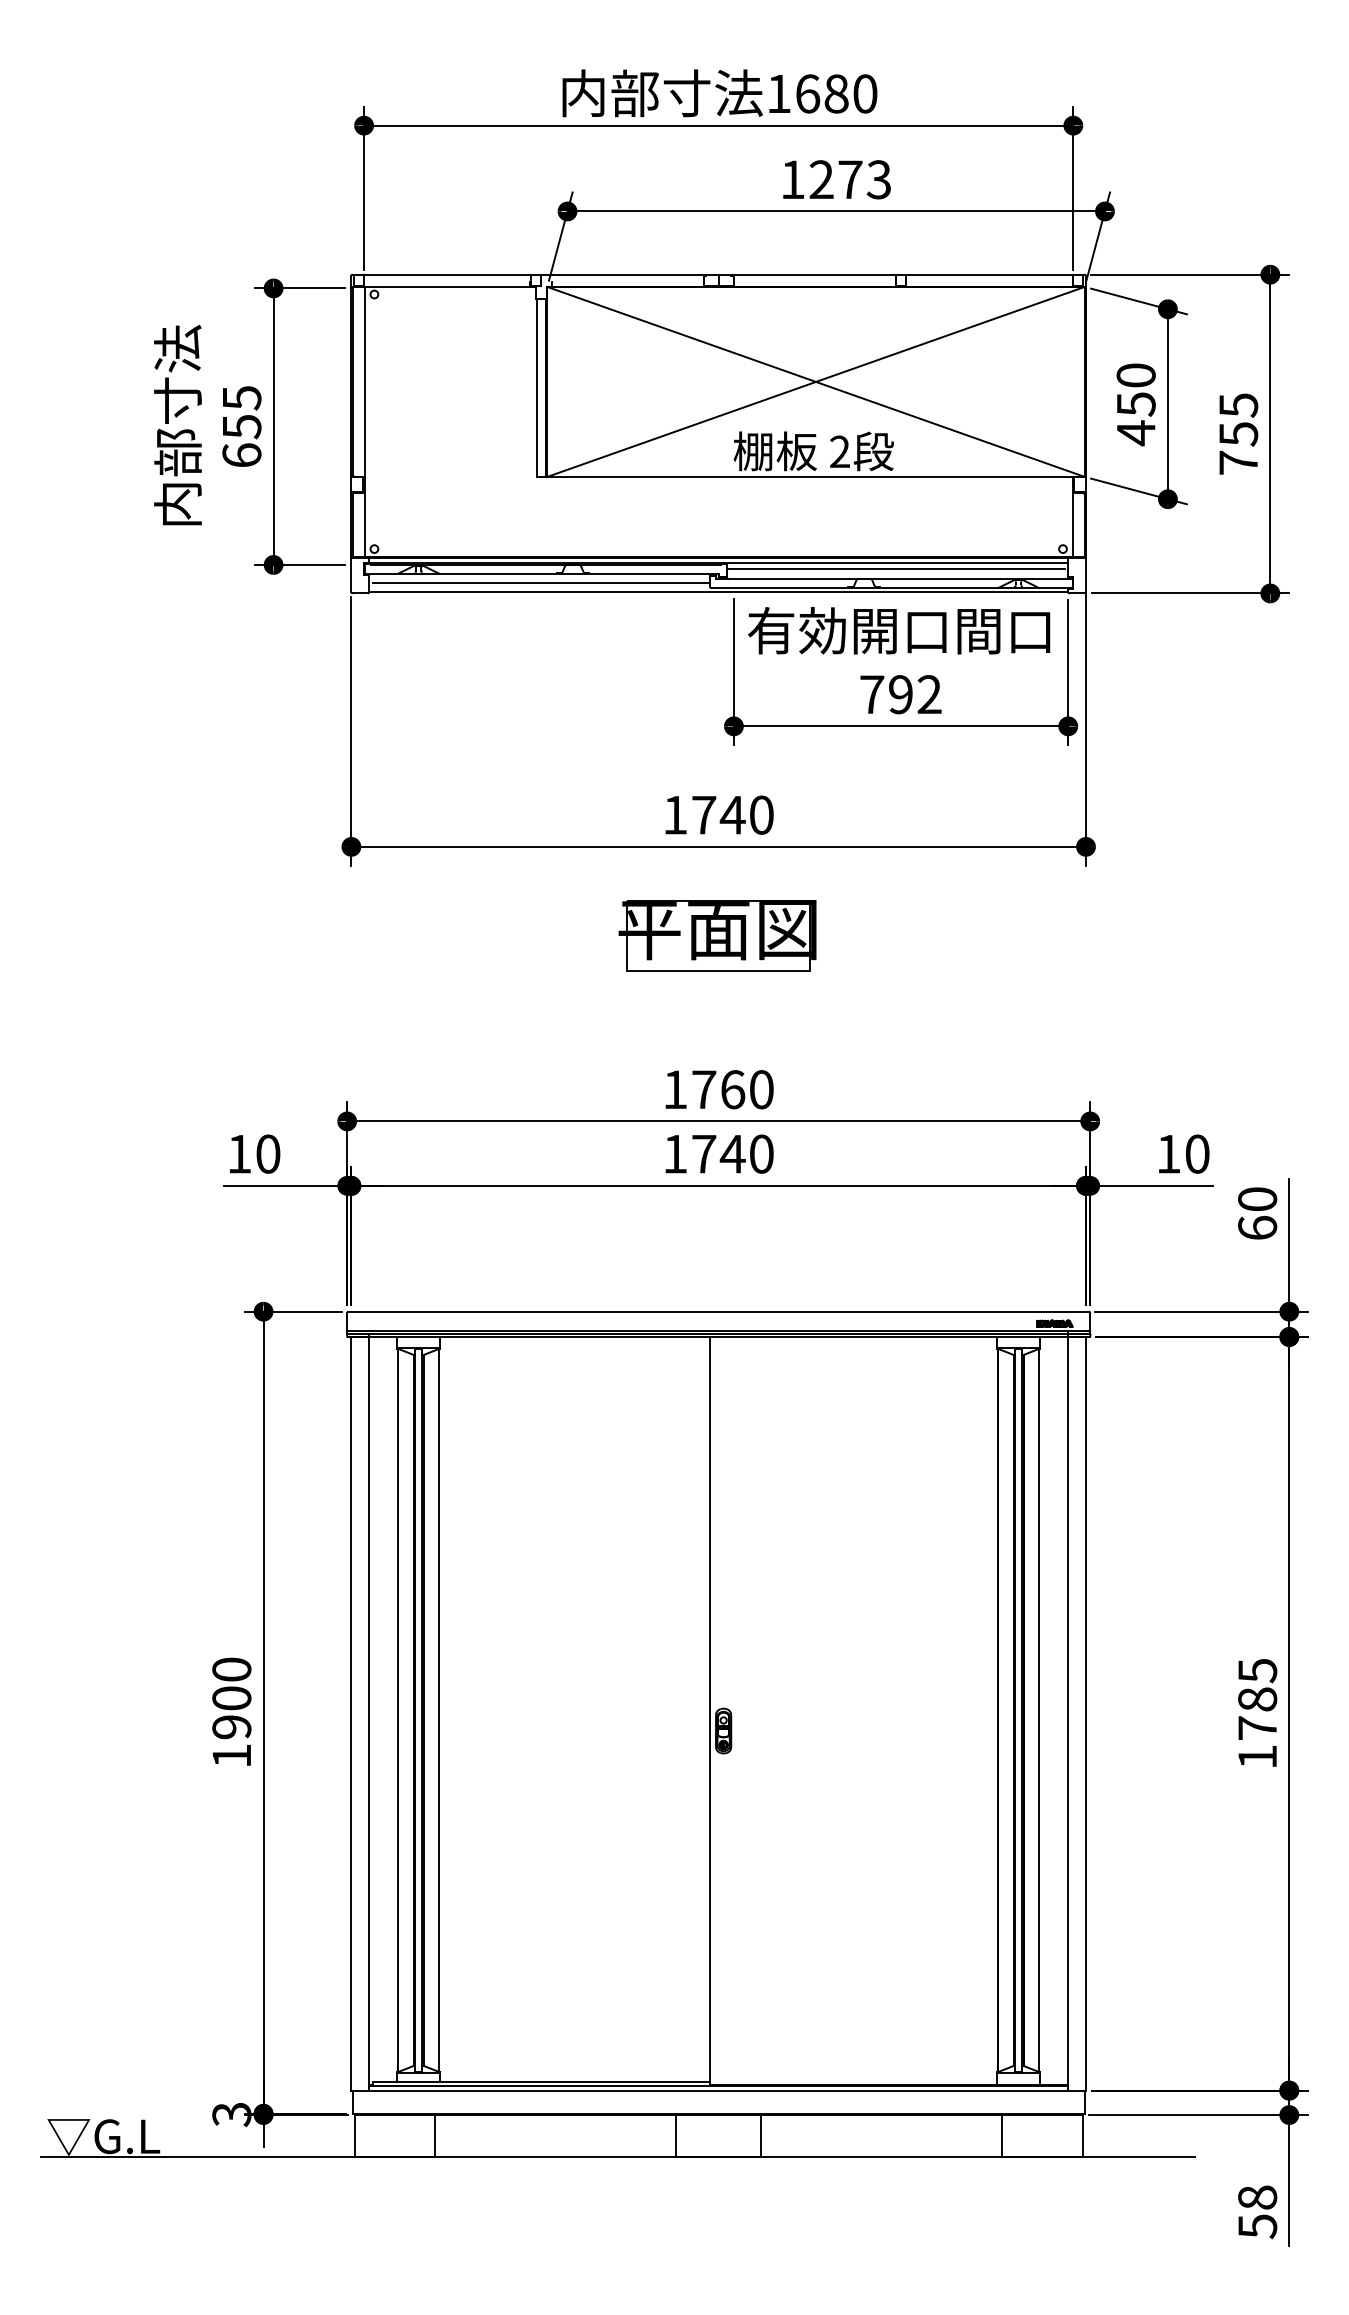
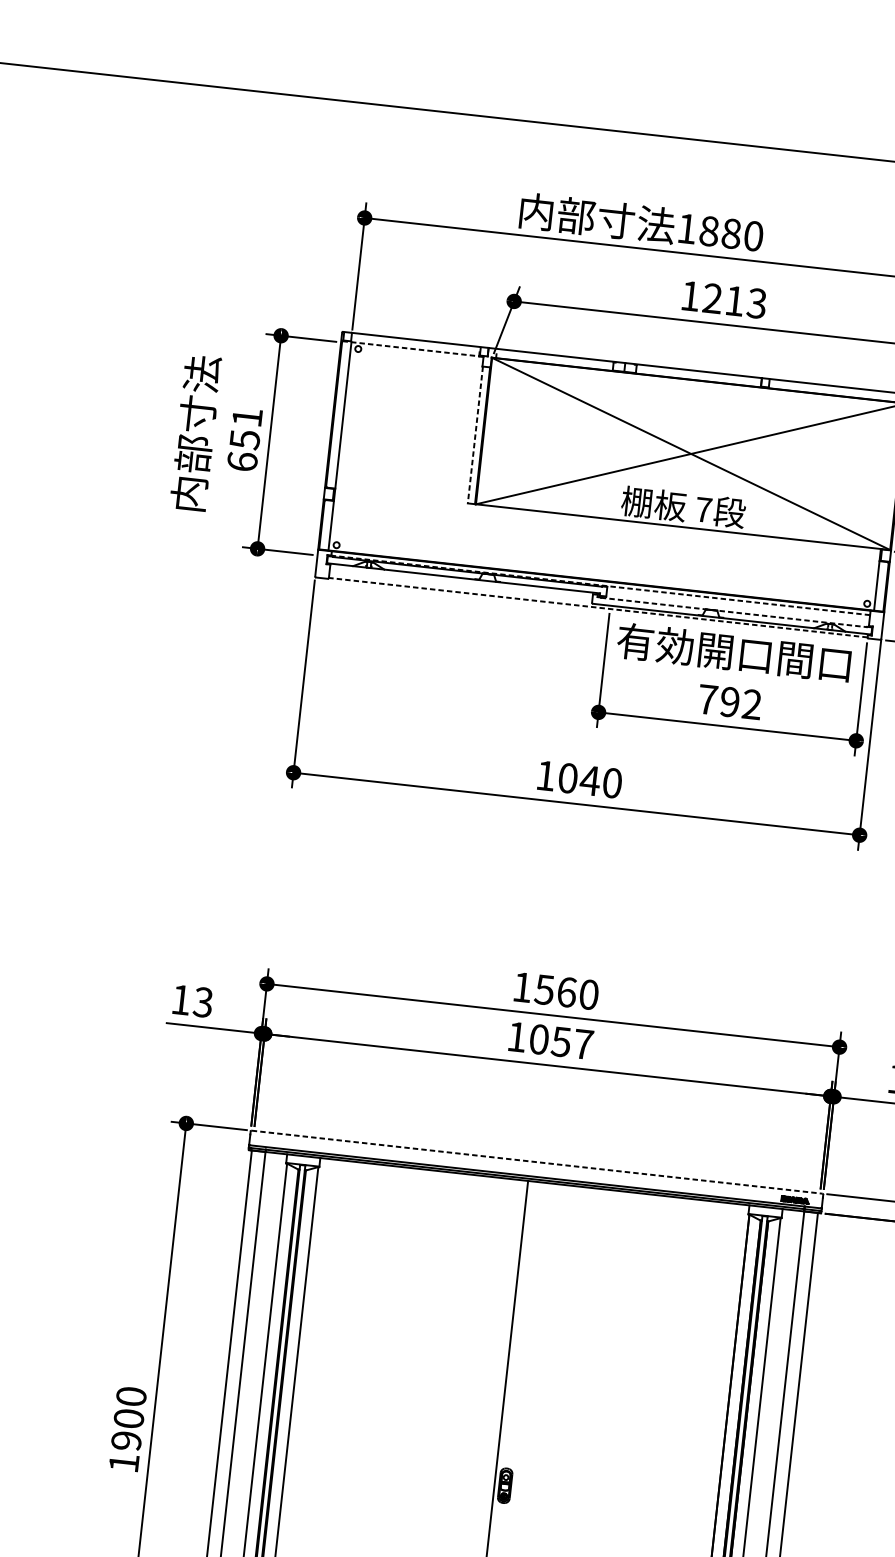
text: (808, 93) -> (709, 231), 1680 -> 1880
text: (850, 179) -> (734, 300), 1273 -> 1213
line: (444, 286) -> (412, 348), solid -> dashed
line: (536, 388) -> (475, 435), solid -> dashed
text: (242, 398) -> (247, 417), 655 -> 651
text: (840, 451) -> (704, 509), 2 -> 7
line: (718, 563) -> (600, 585), solid -> dashed
line: (895, 568) -> (736, 604), removed
line: (893, 579) -> (734, 612), solid -> dashed
line: (541, 583) -> (462, 585), removed
line: (718, 592) -> (598, 607), solid -> dashed
text: (704, 814) -> (568, 777), 1740 -> 1040
part: (717, 935) -> (568, 872), removed
text: (703, 1089) -> (544, 989), 1760 -> 1560
text: (267, 1153) -> (202, 1001), 10 -> 13
text: (732, 1153) -> (561, 1041), 1740 -> 1057
line: (719, 1311) -> (537, 1162), solid -> dashed

